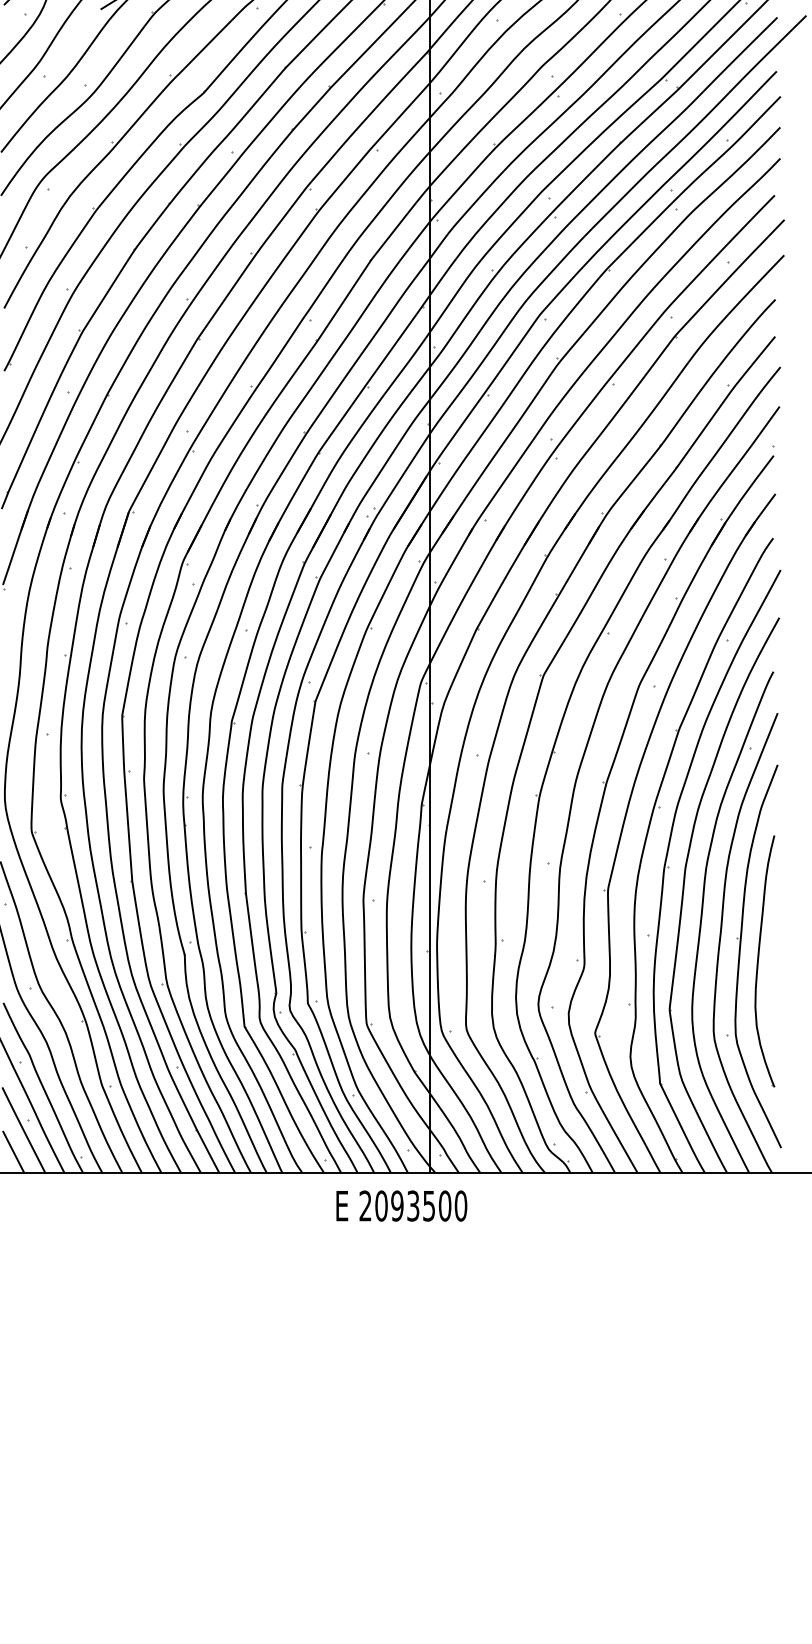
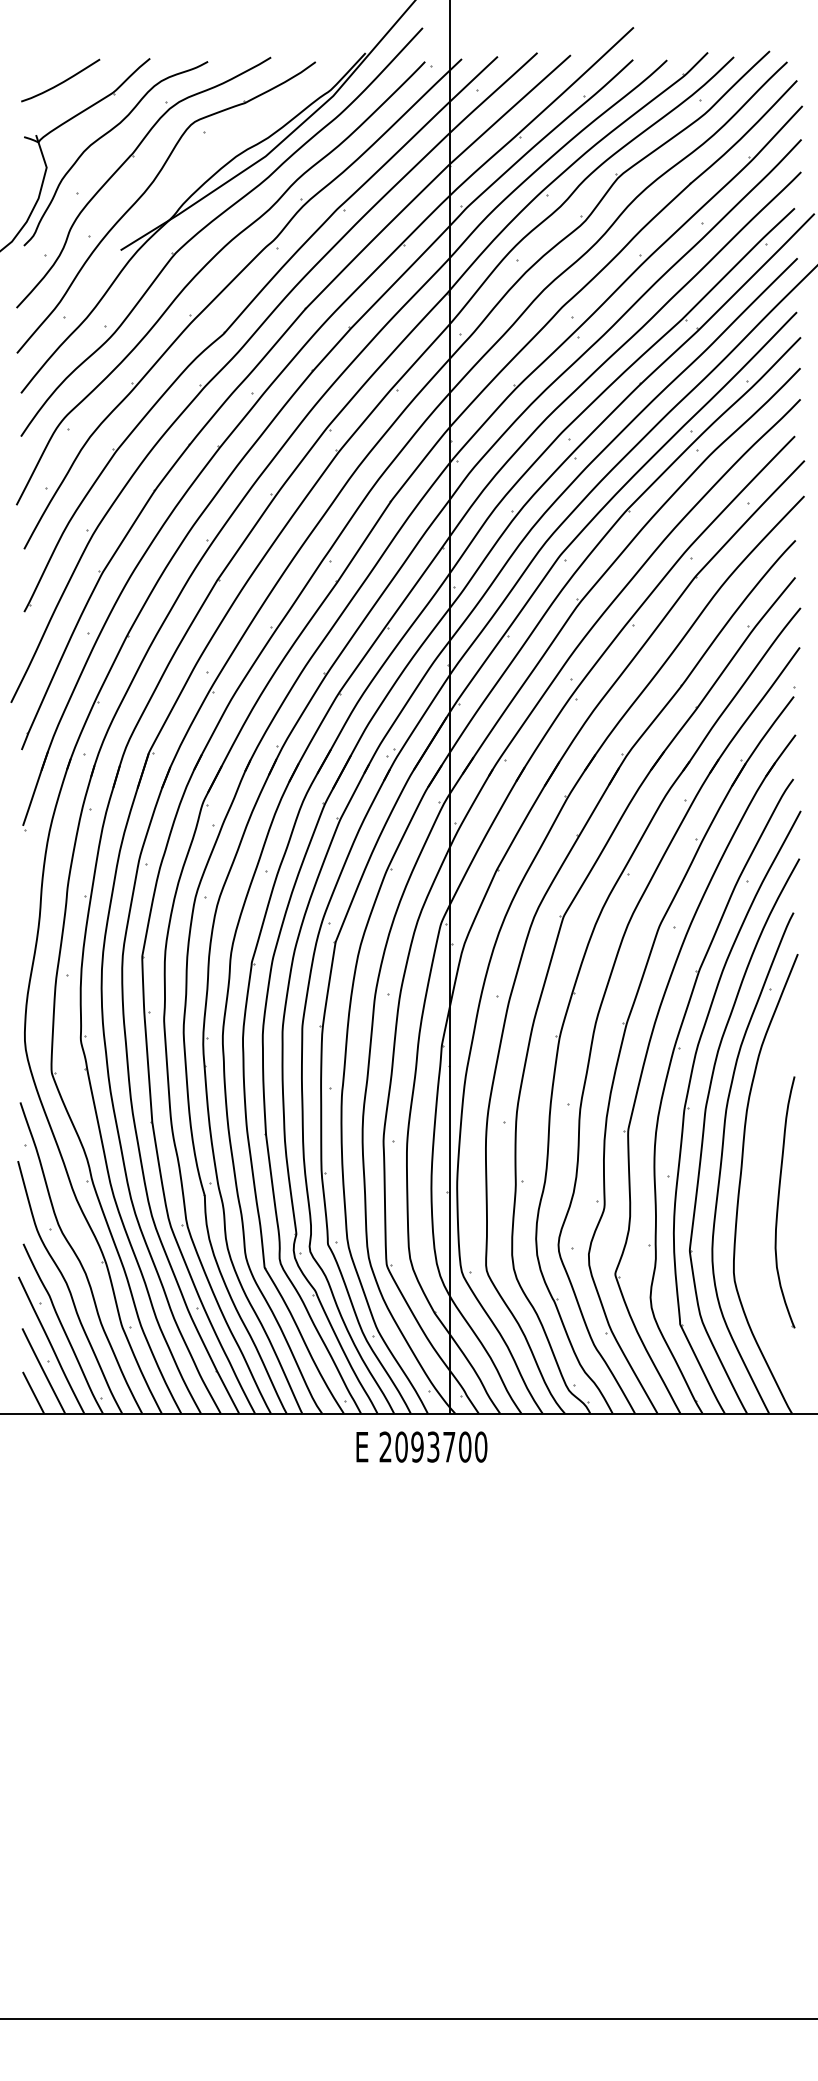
part: (740, 956) -> (760, 1197), removed
text: (429, 1206) -> (449, 1447), 2093500 -> 2093700

